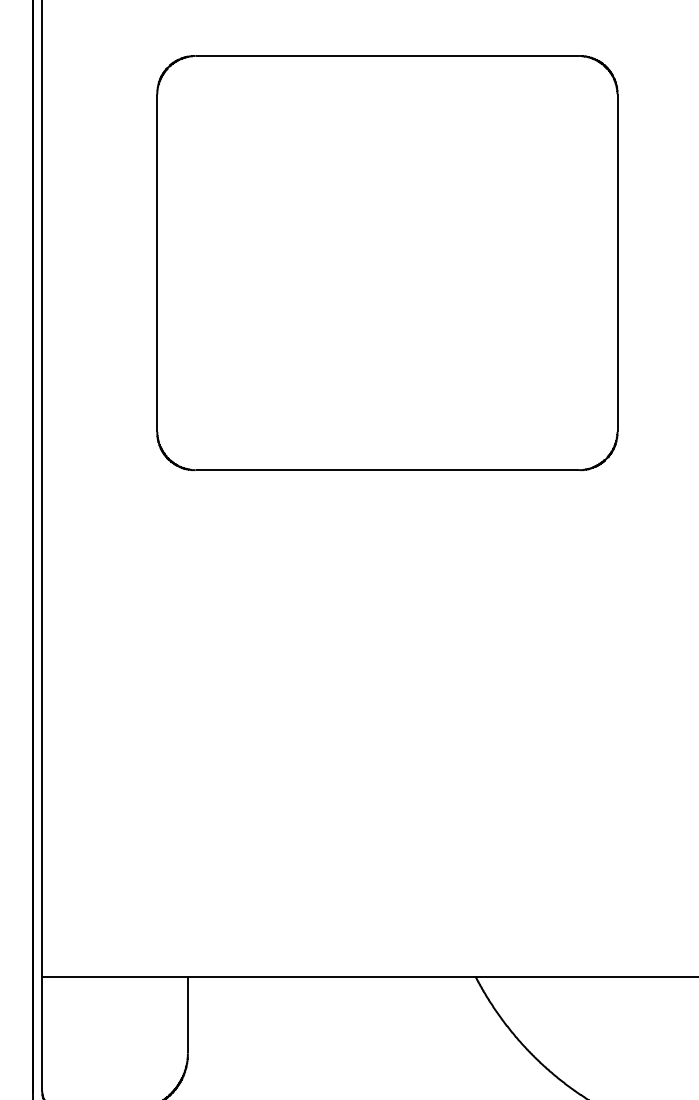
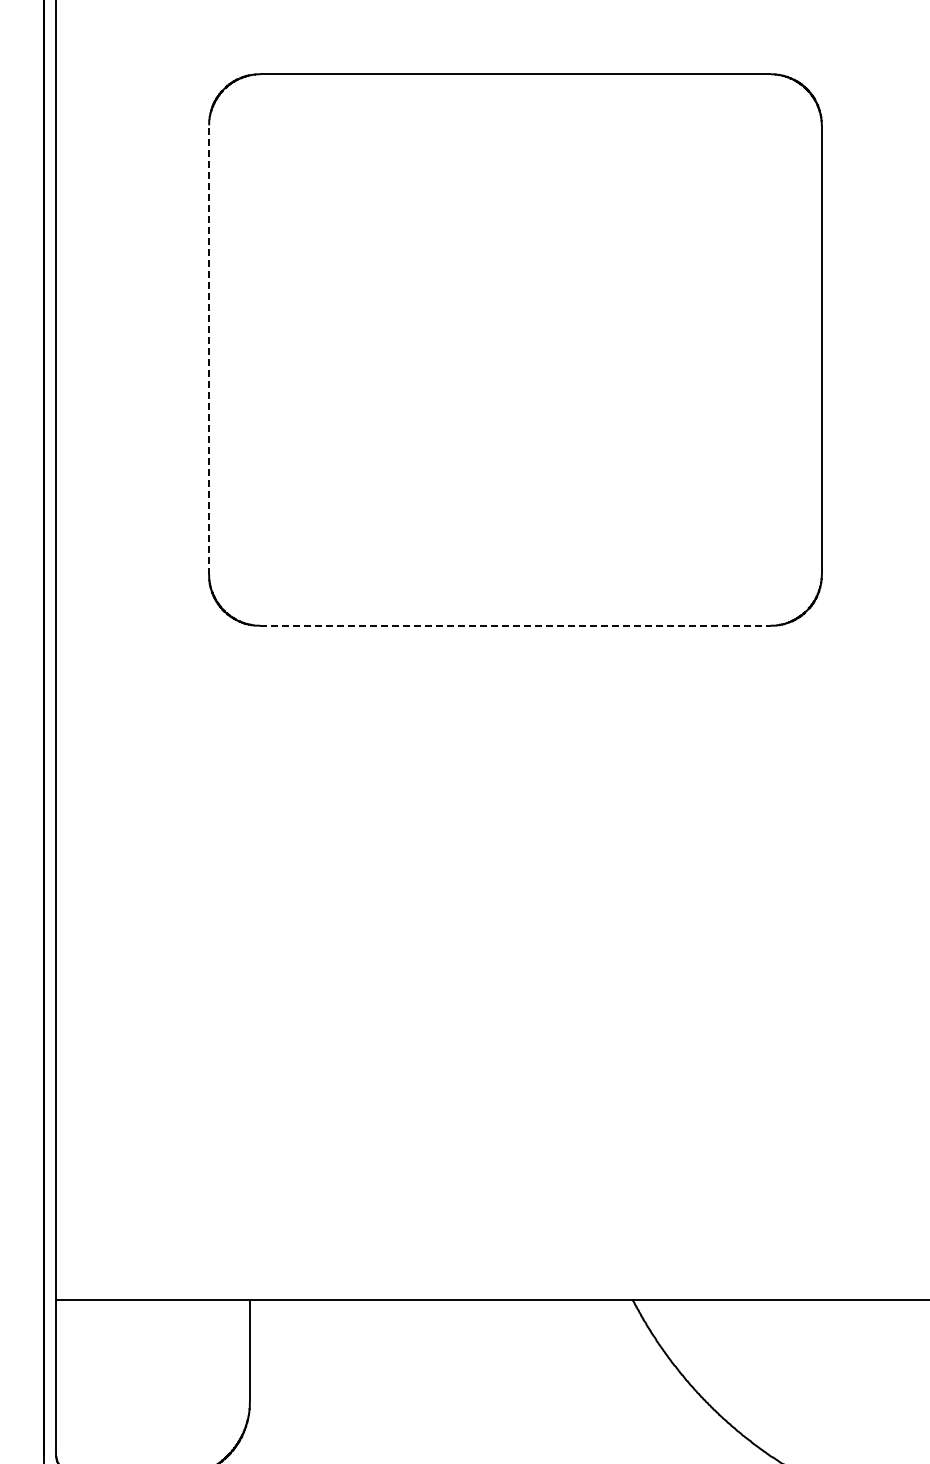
line: (157, 262) -> (209, 349), solid -> dashed
line: (387, 470) -> (515, 625), solid -> dashed

